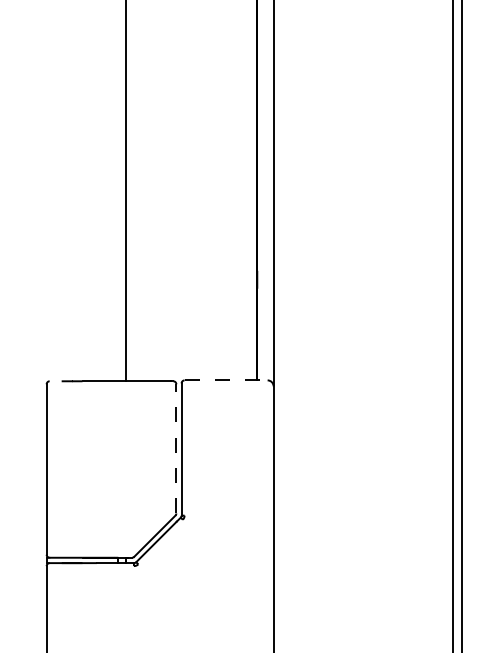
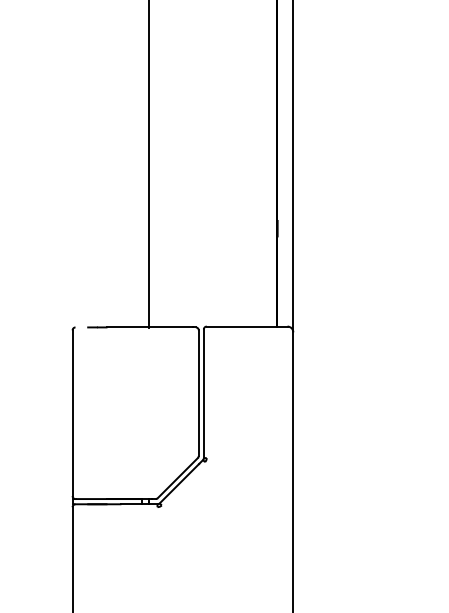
line: (226, 380) -> (247, 326), dashed -> solid
line: (176, 448) -> (198, 392), dashed -> solid

